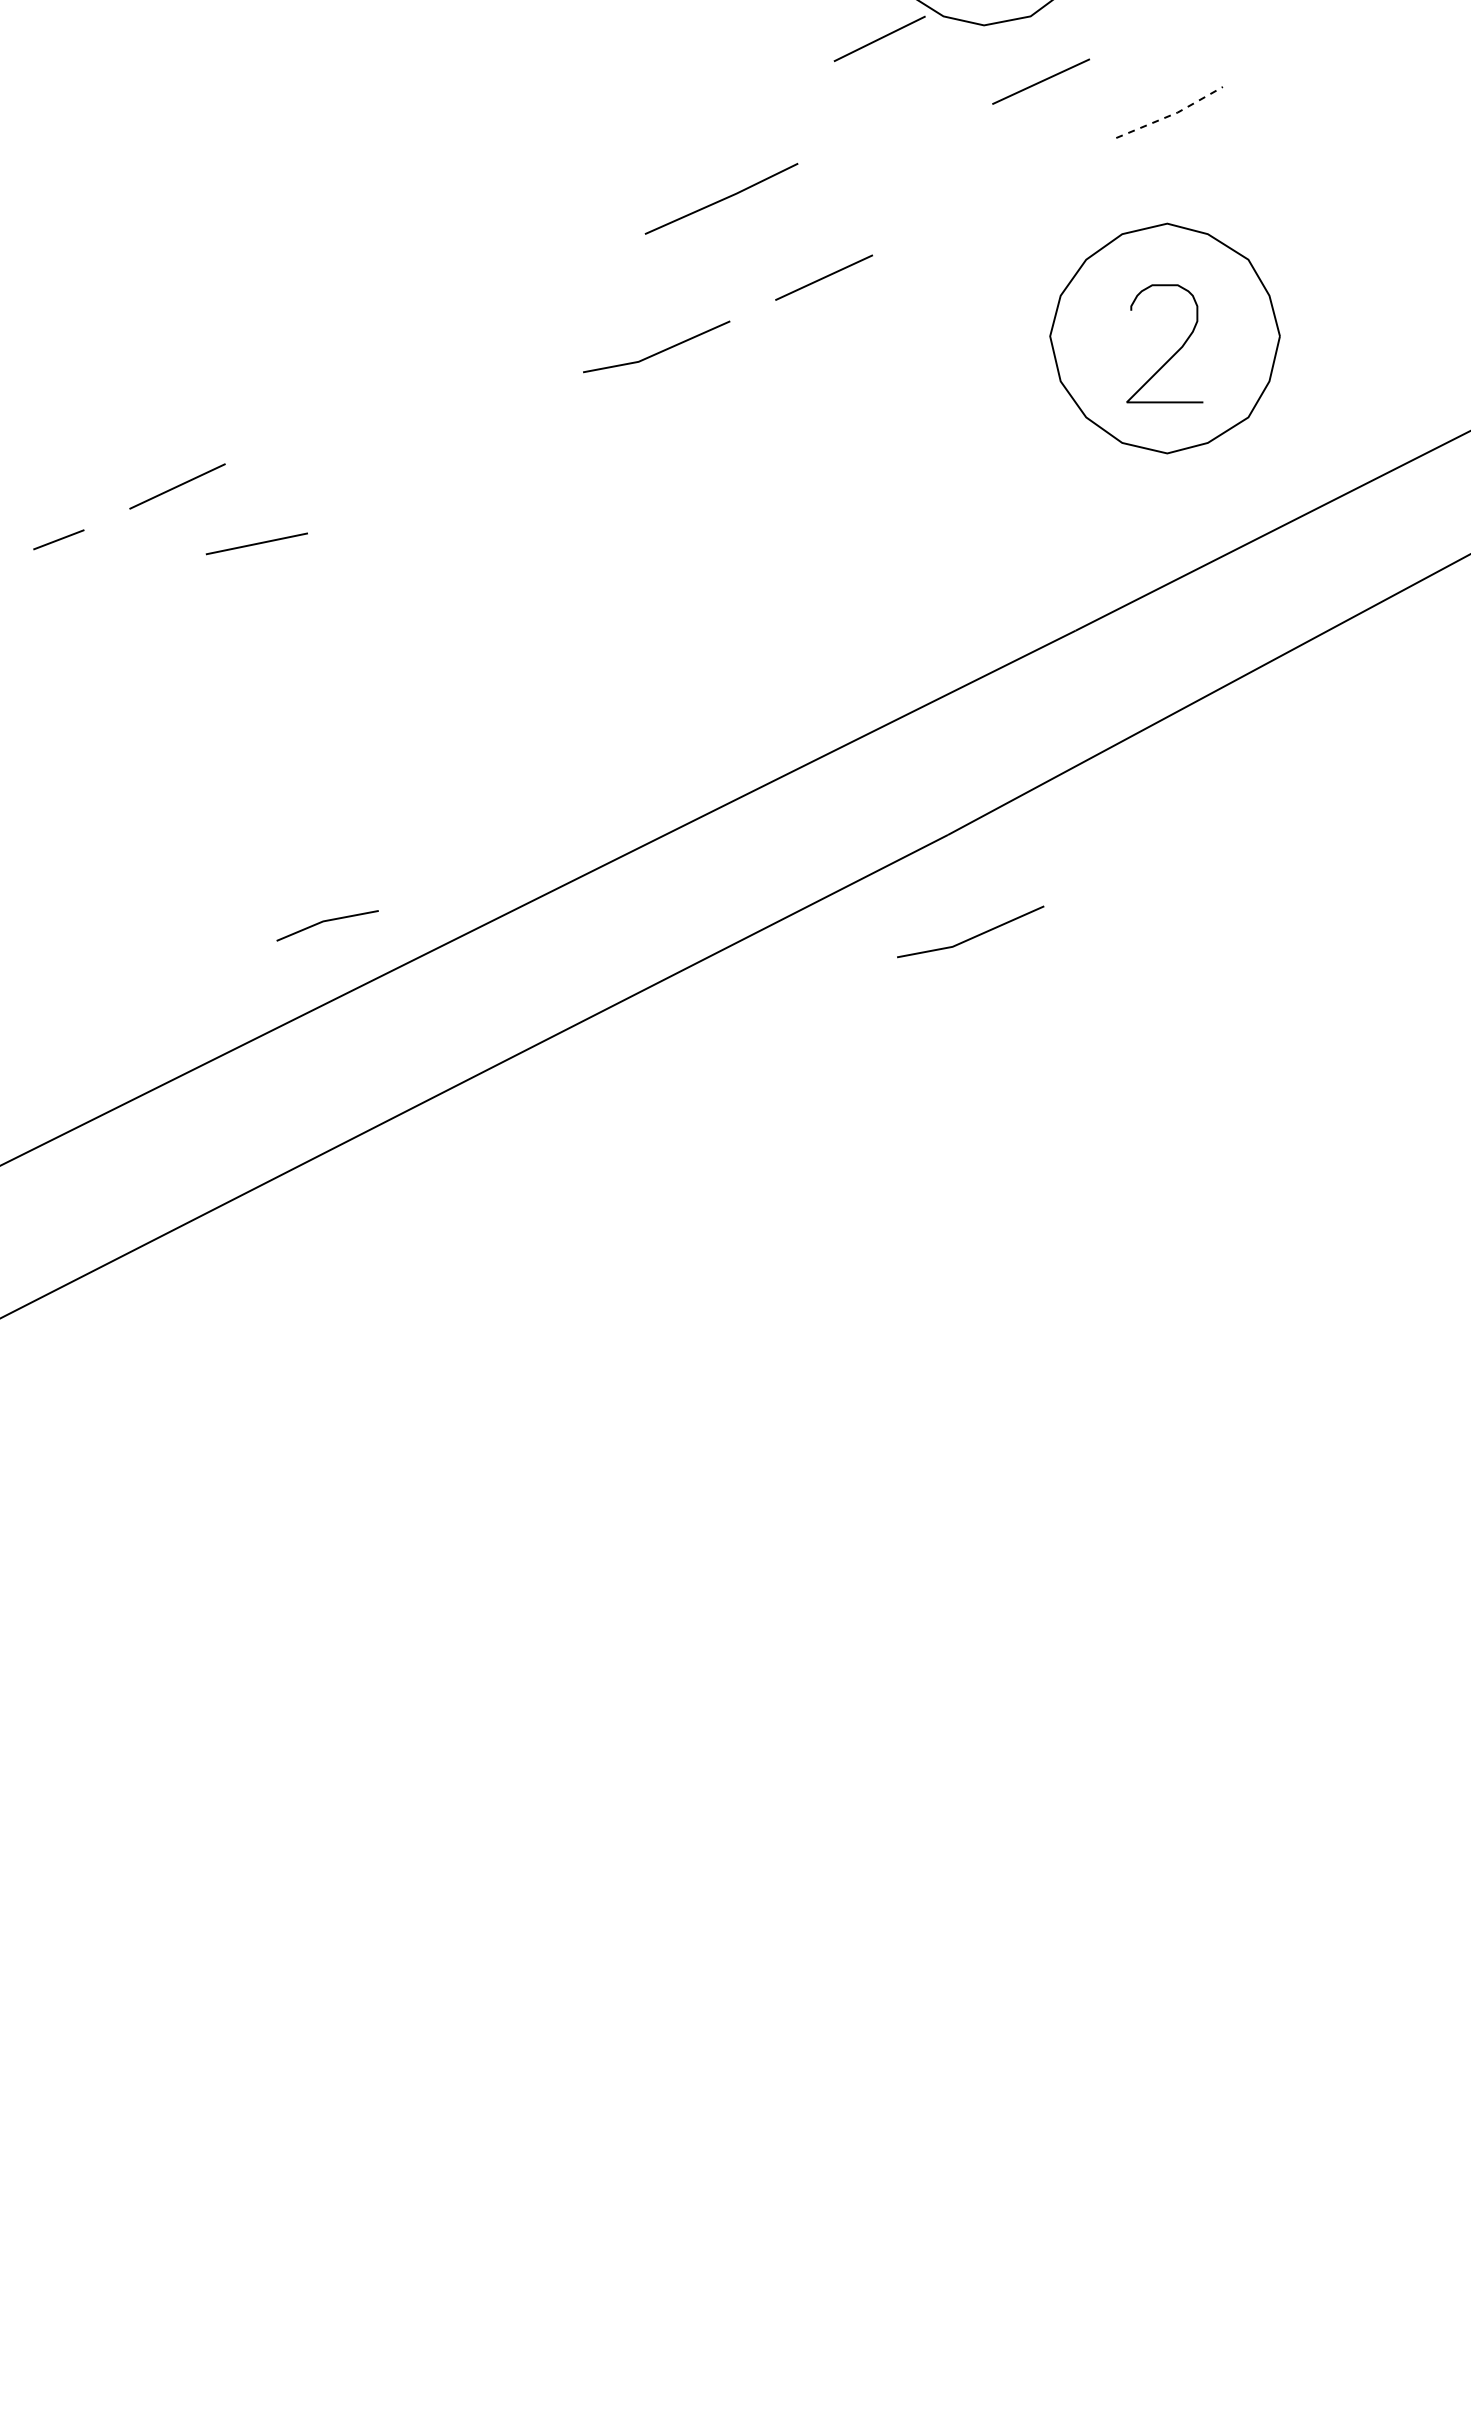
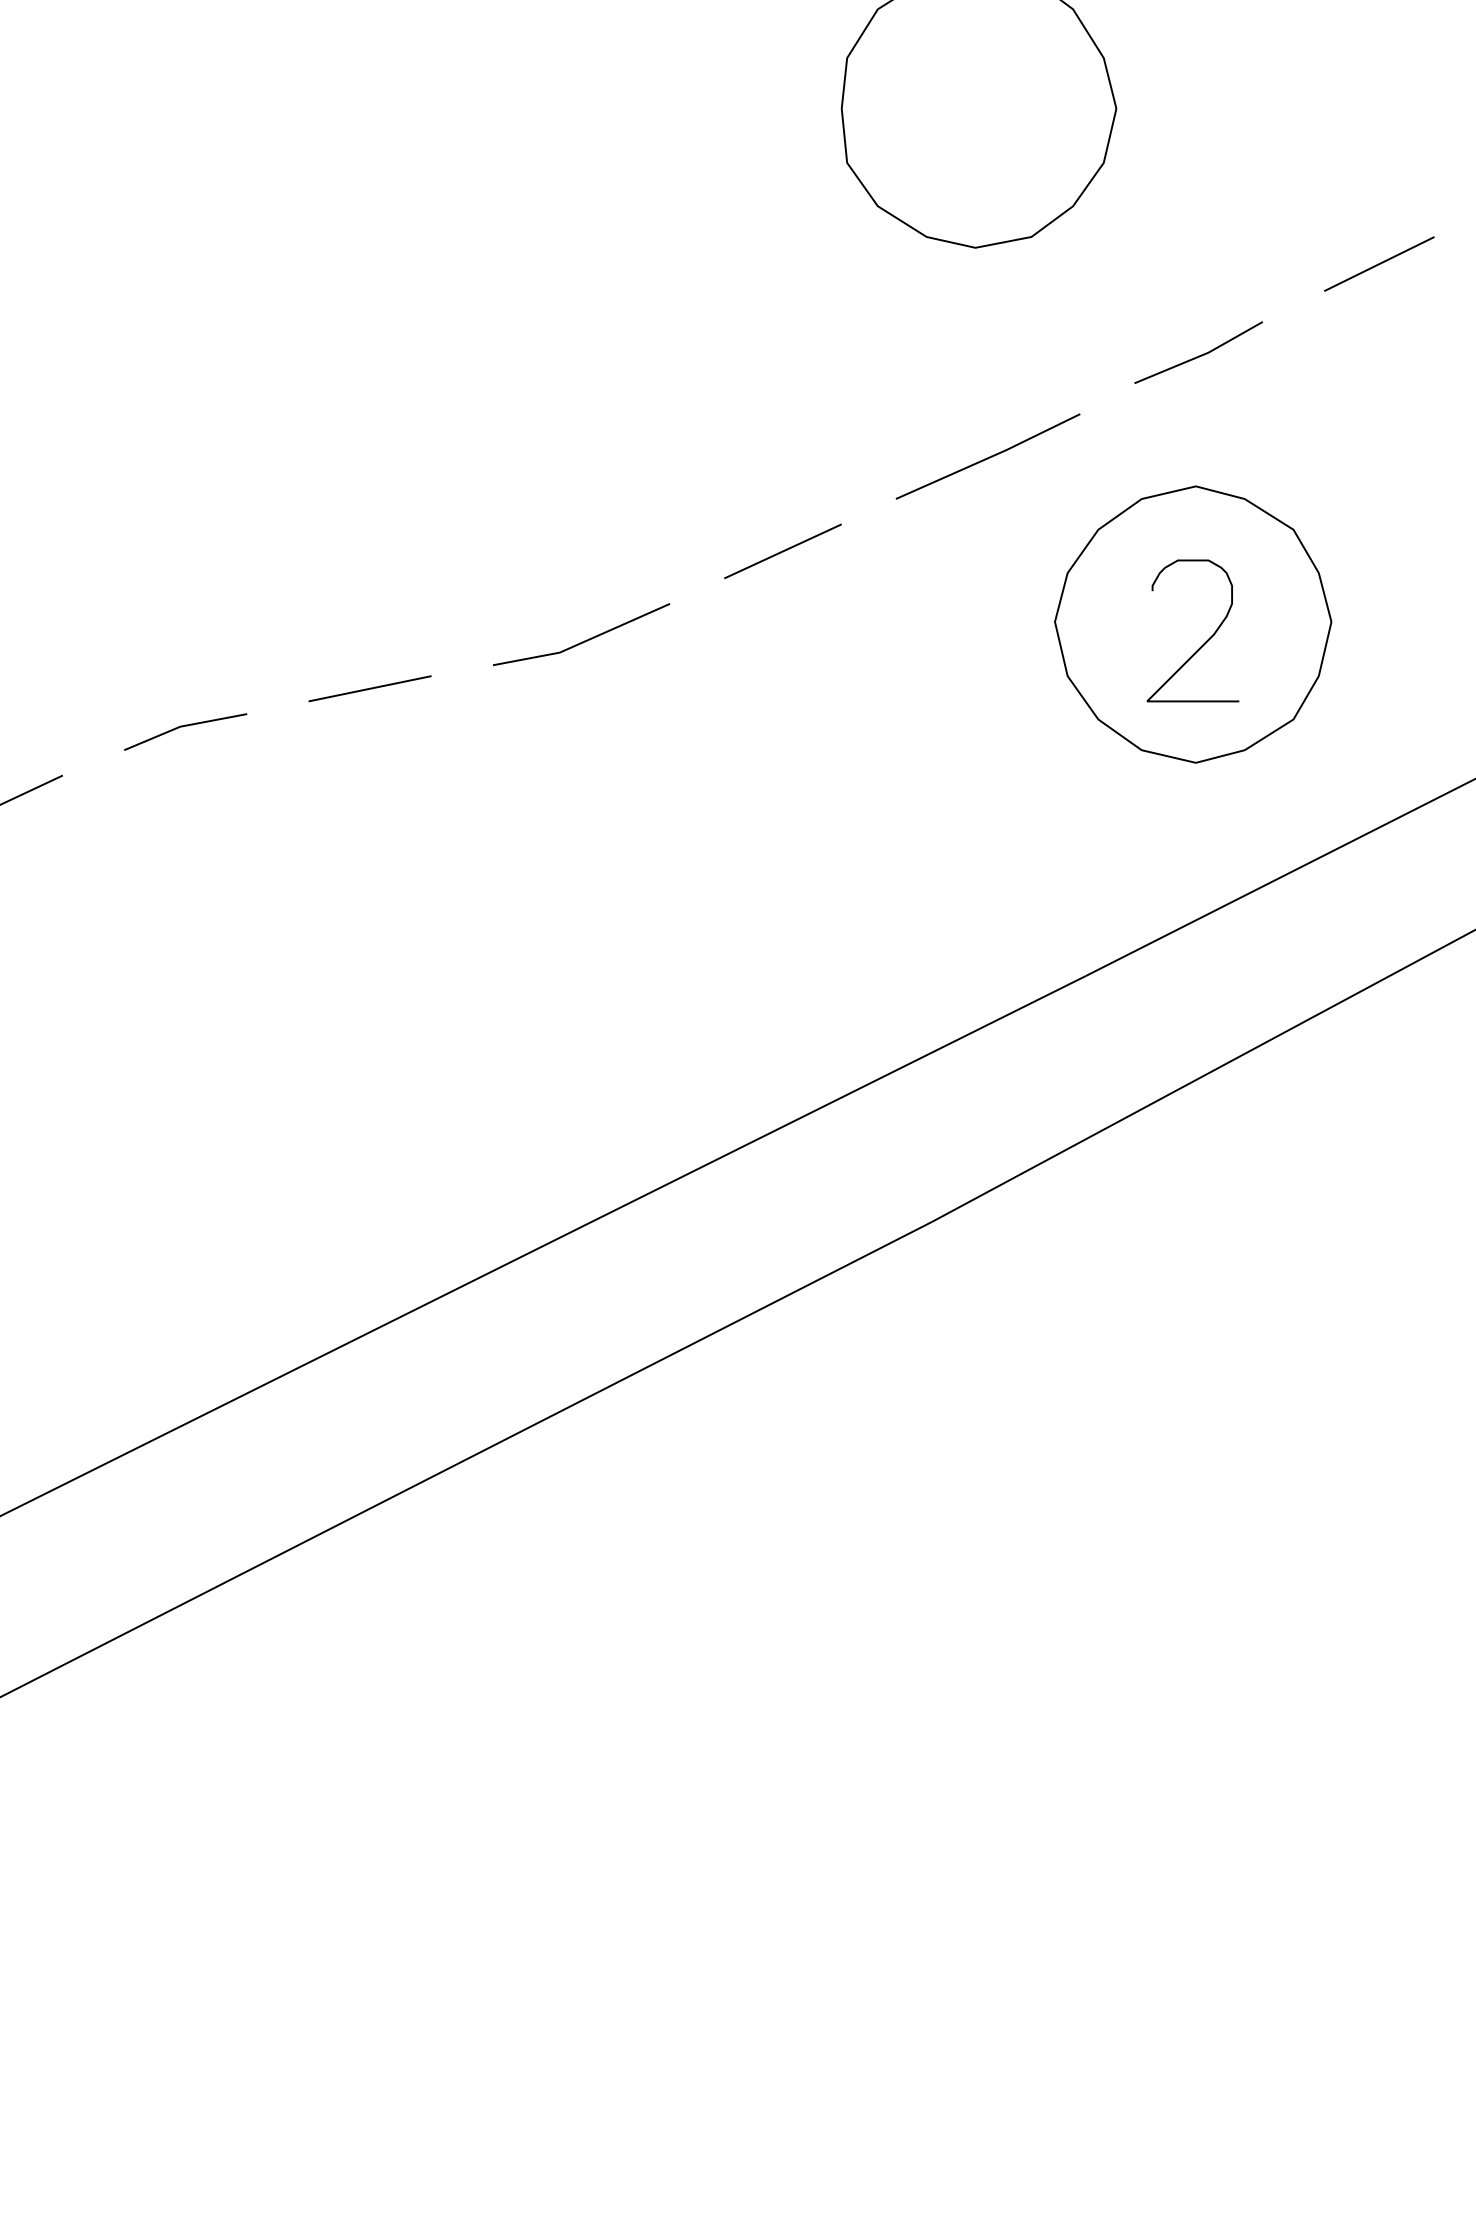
line: (879, 38) -> (1379, 263), moved
line: (1040, 81) -> (1043, 315), removed
line: (1171, 115) -> (1200, 356), dashed -> solid
line: (722, 198) -> (989, 456), moved
line: (256, 543) -> (369, 688), moved
line: (327, 921) -> (185, 726), moved
line: (973, 936) -> (962, 1344), removed

